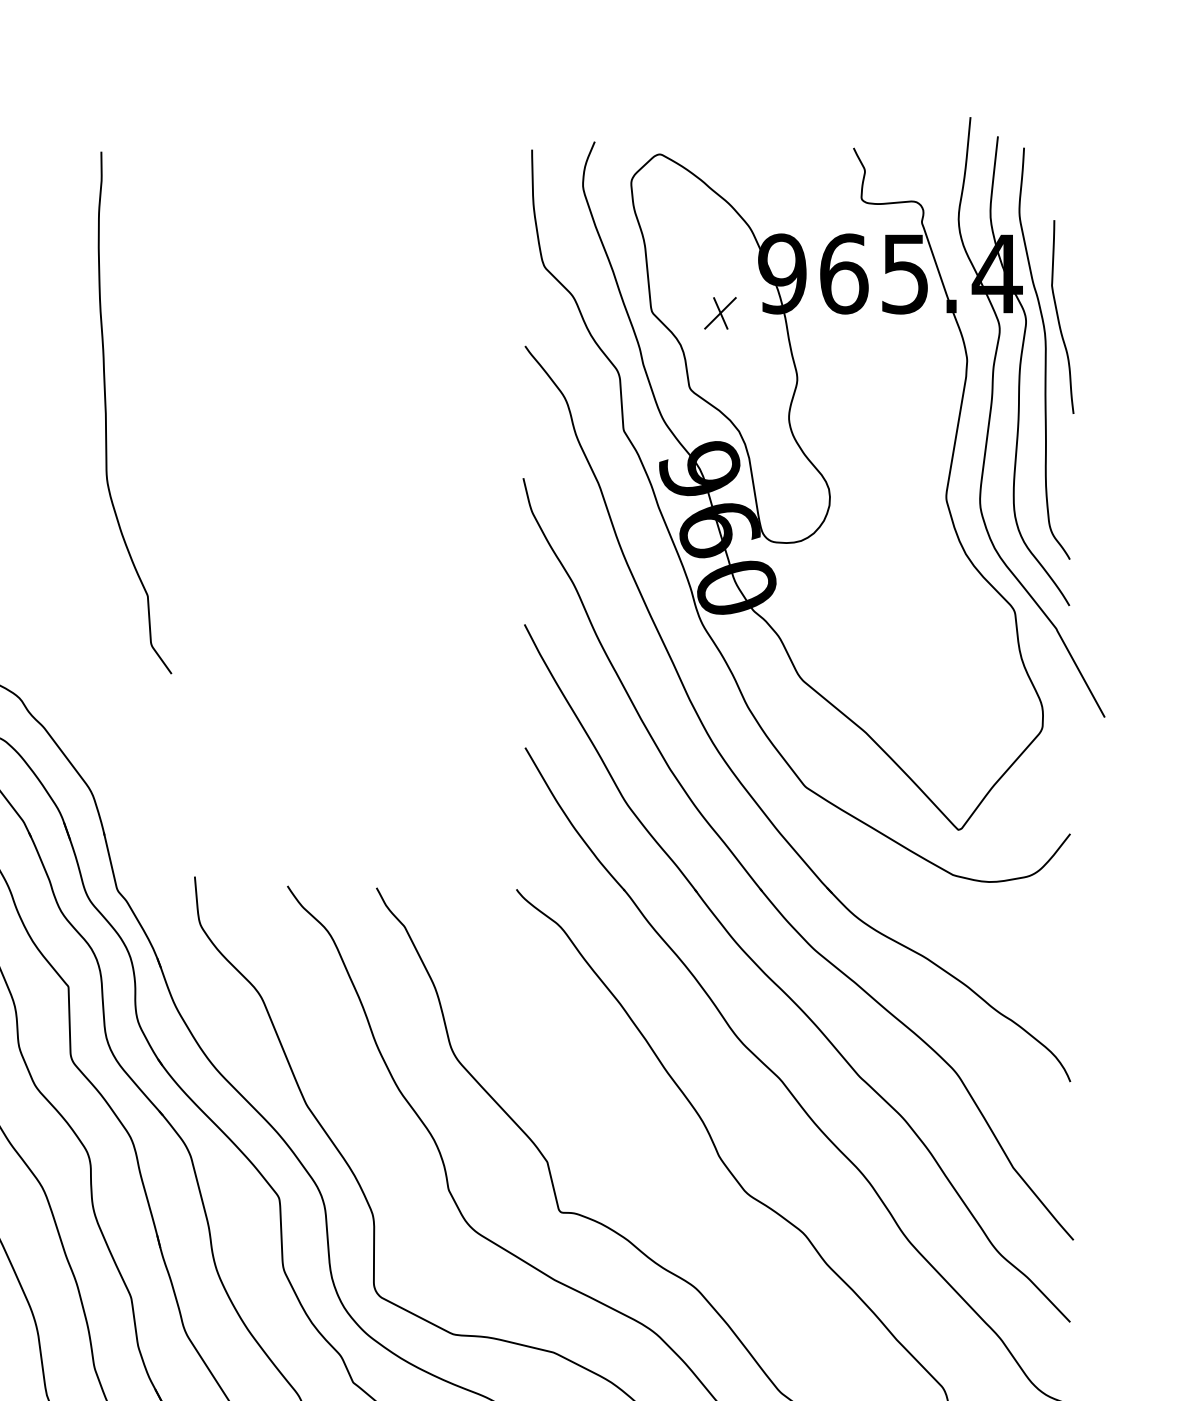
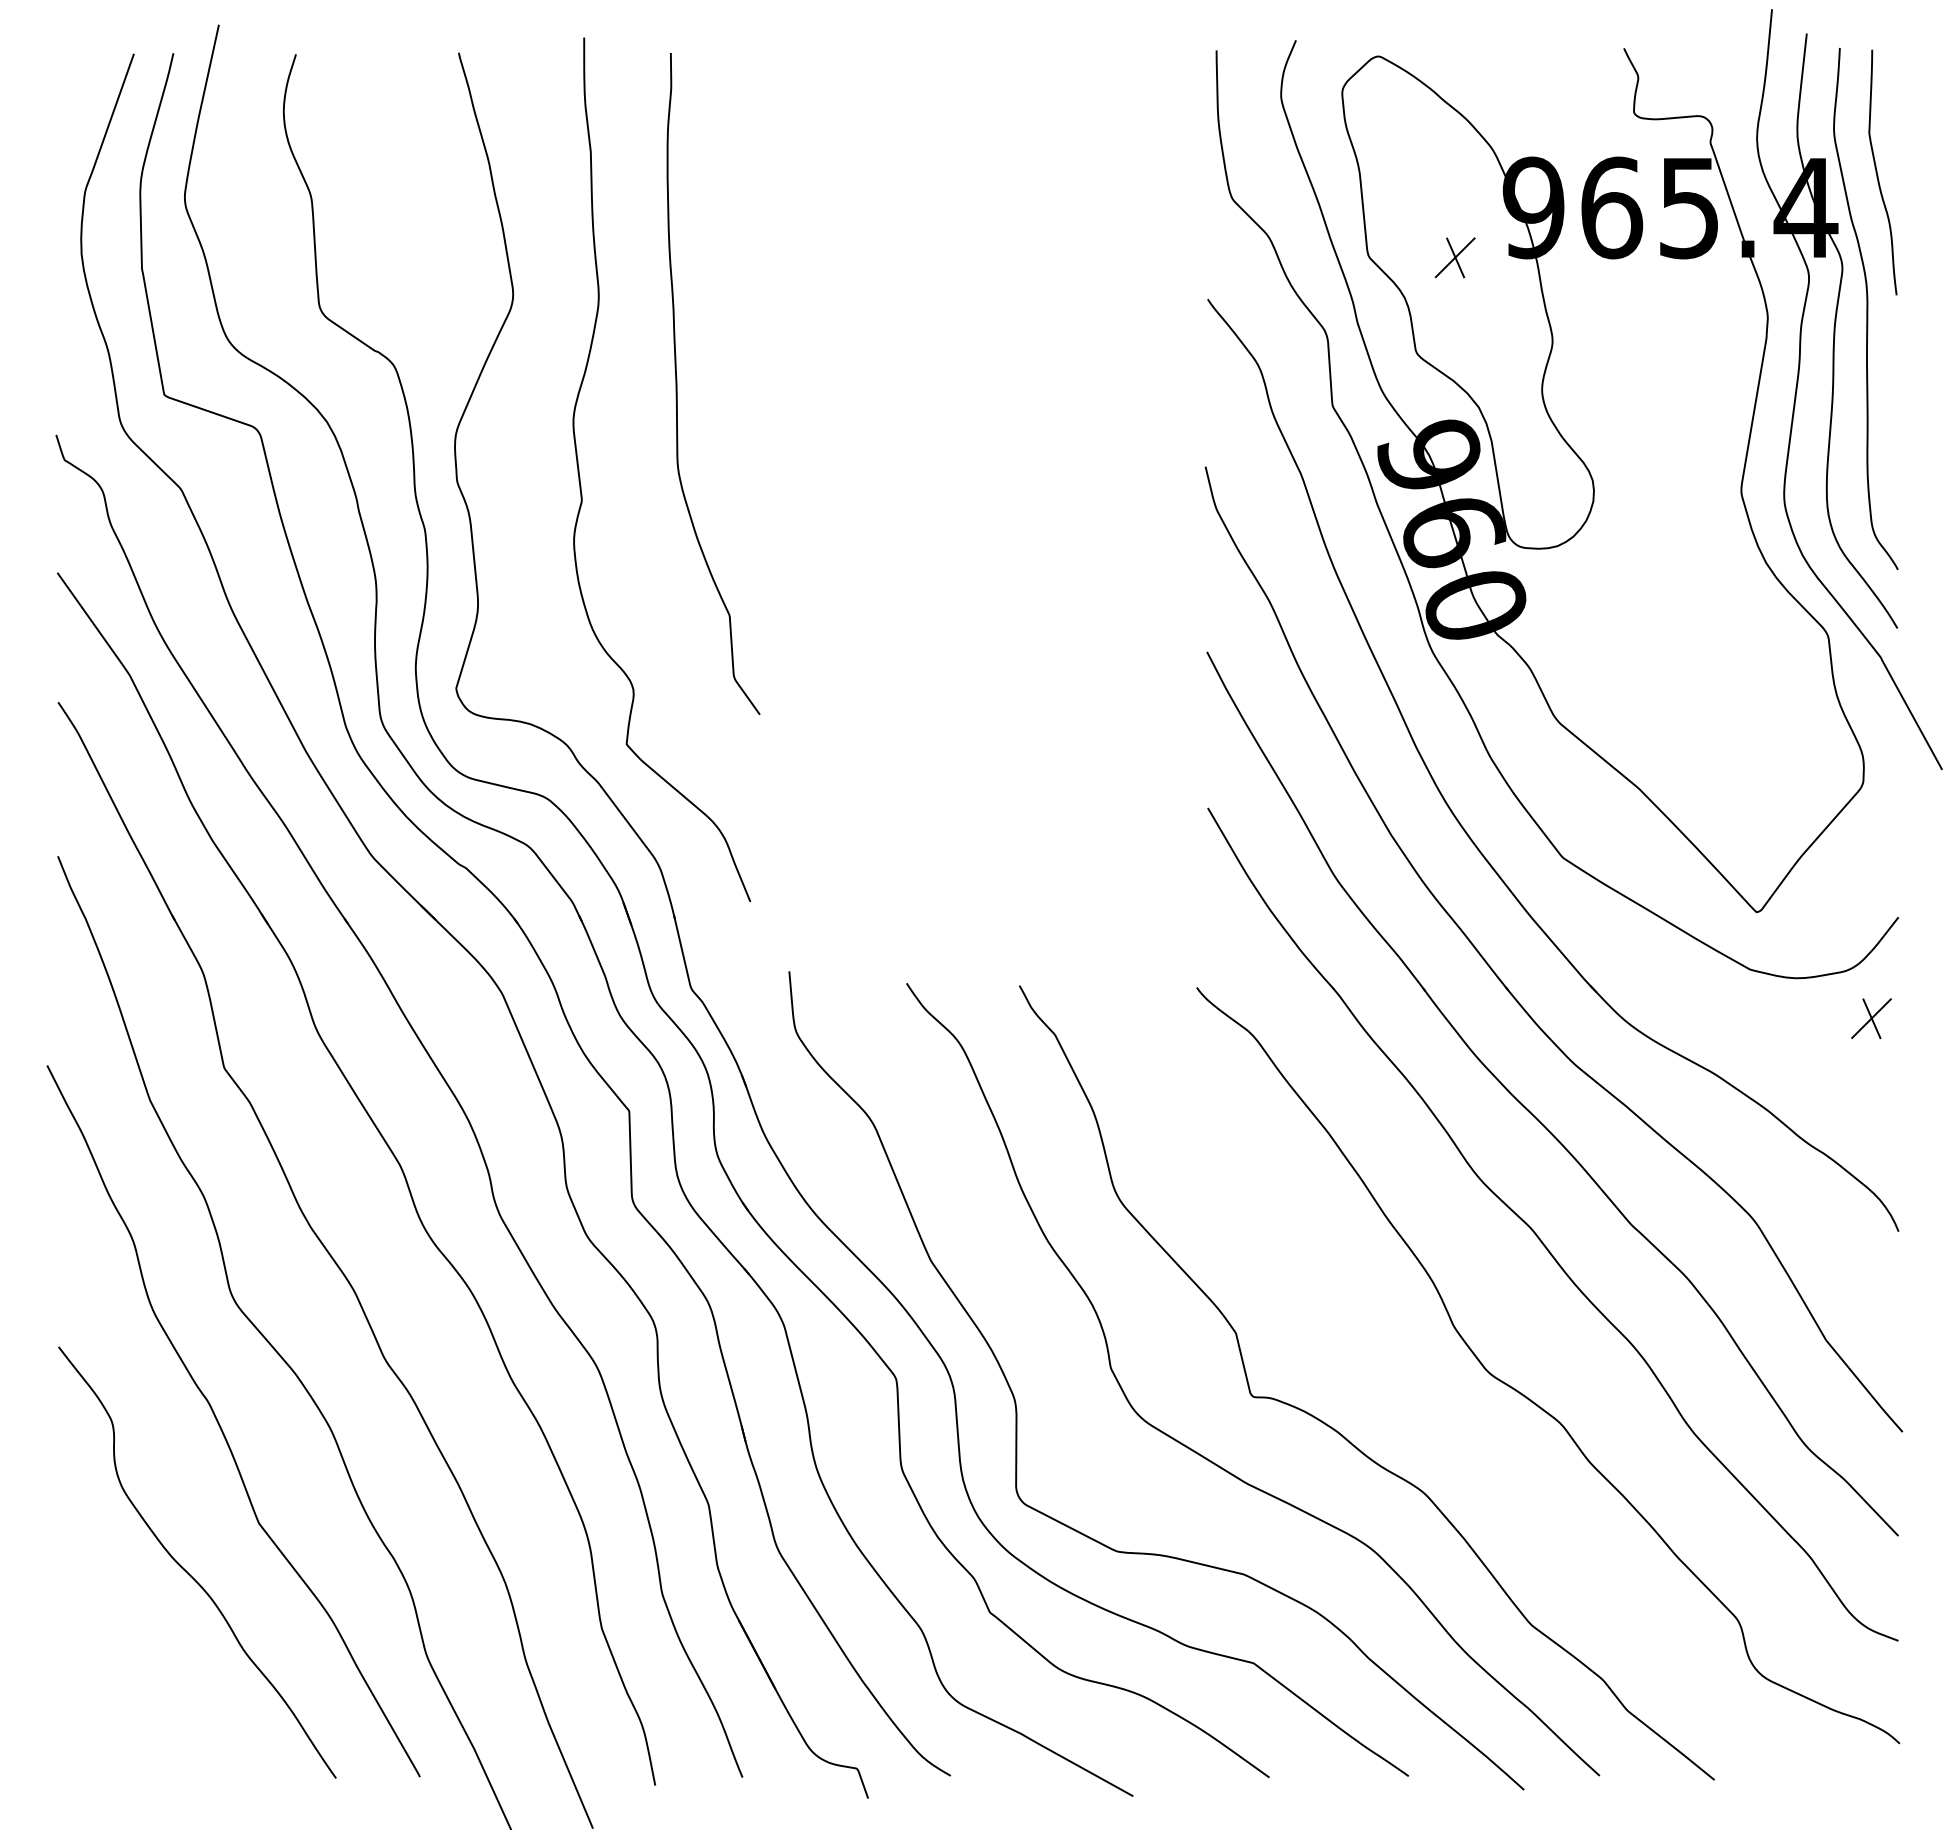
curve: (1058, 317) -> (1877, 172), moved
curve: (30, 485) -> (580, 476), added
part: (1049, 913) -> (1871, 1018), added

